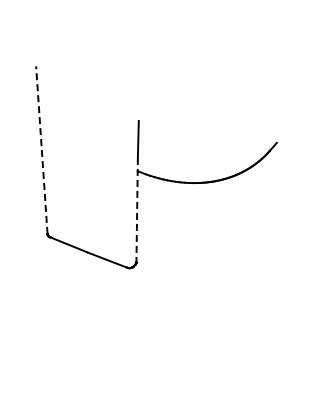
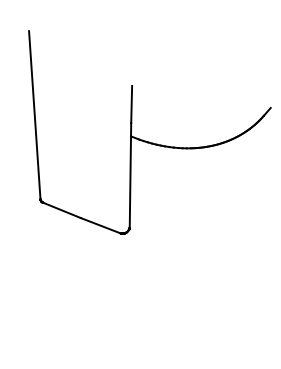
line: (41, 150) -> (34, 115), dashed -> solid
line: (137, 210) -> (130, 175), dashed -> solid

